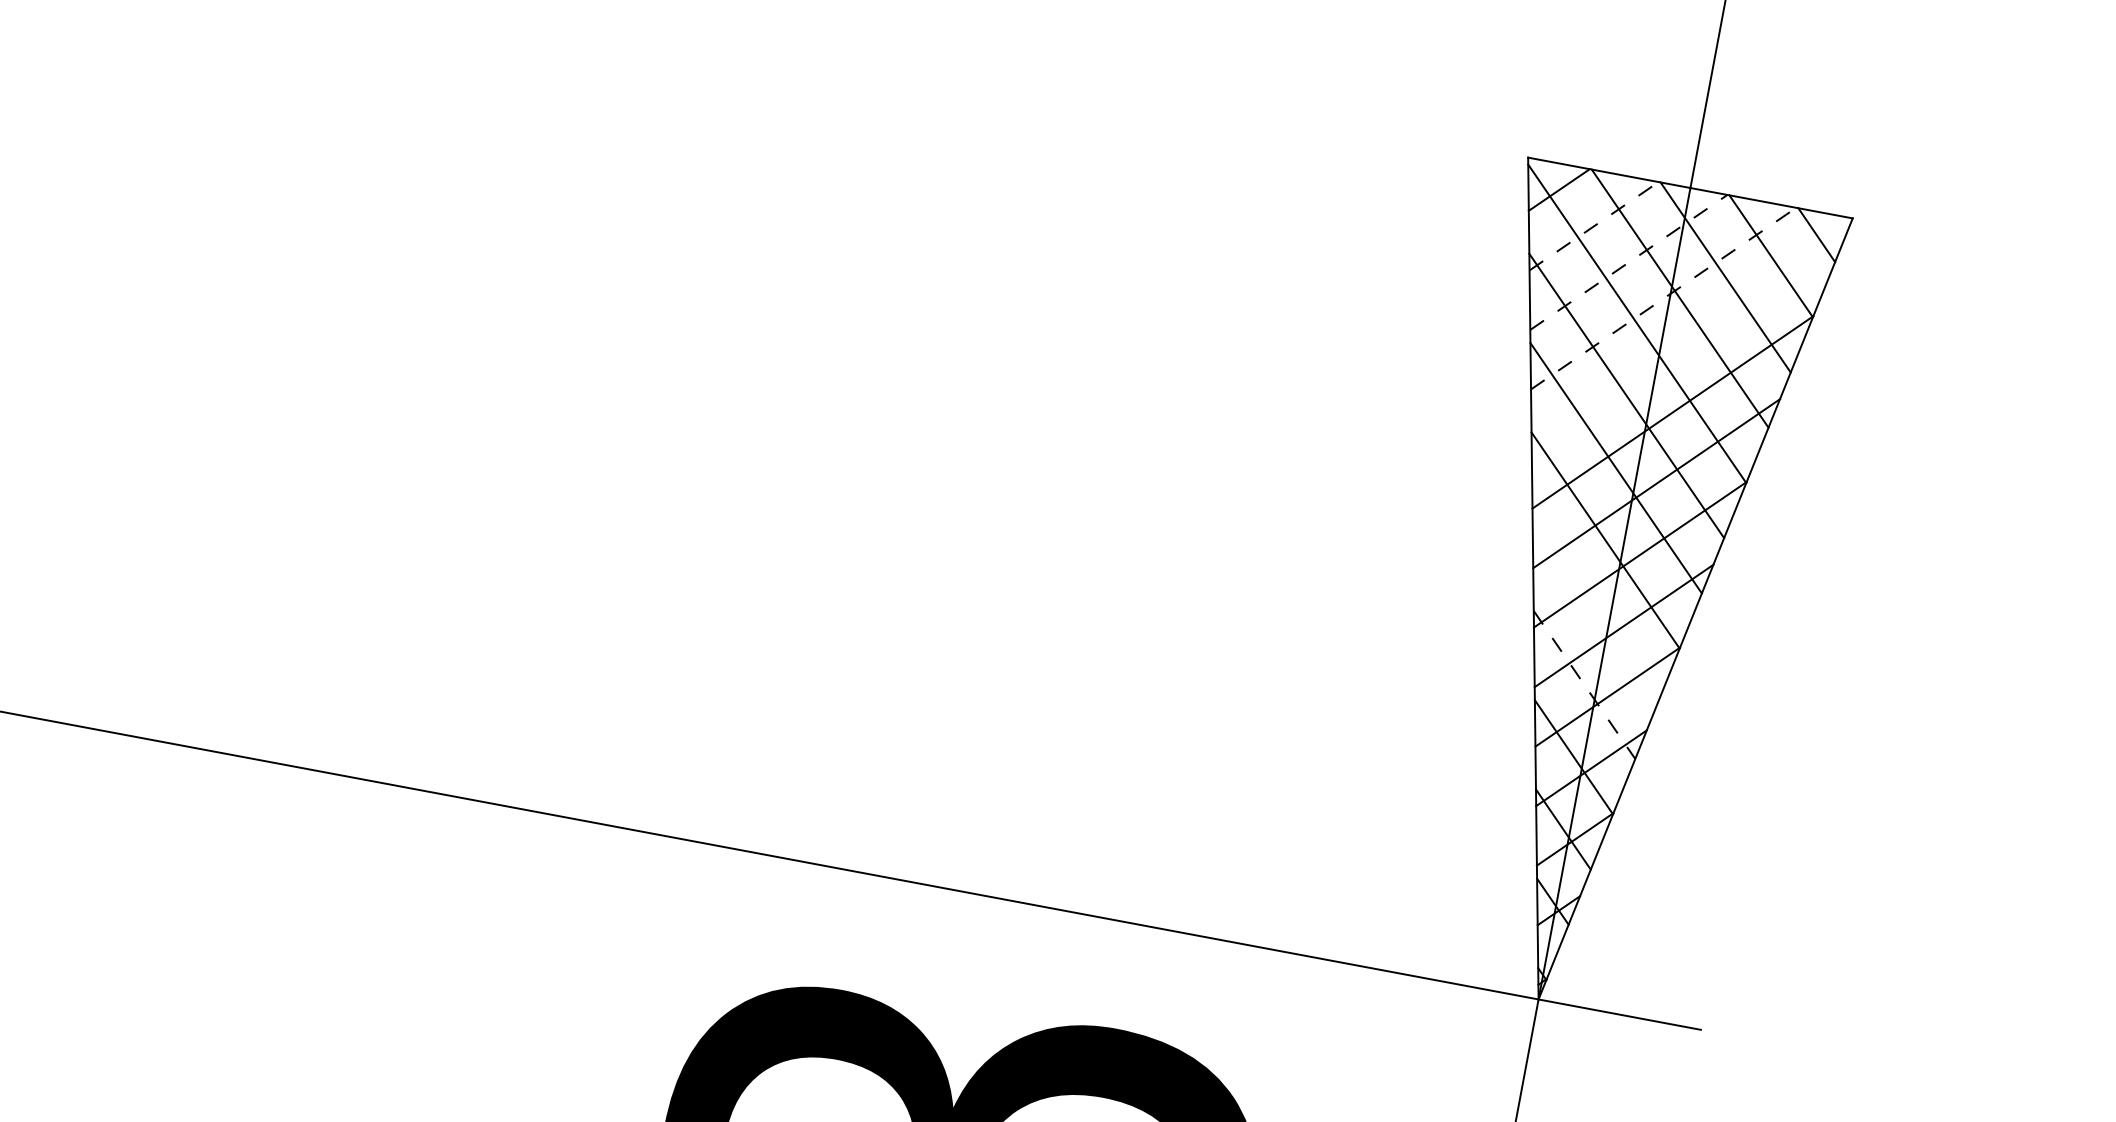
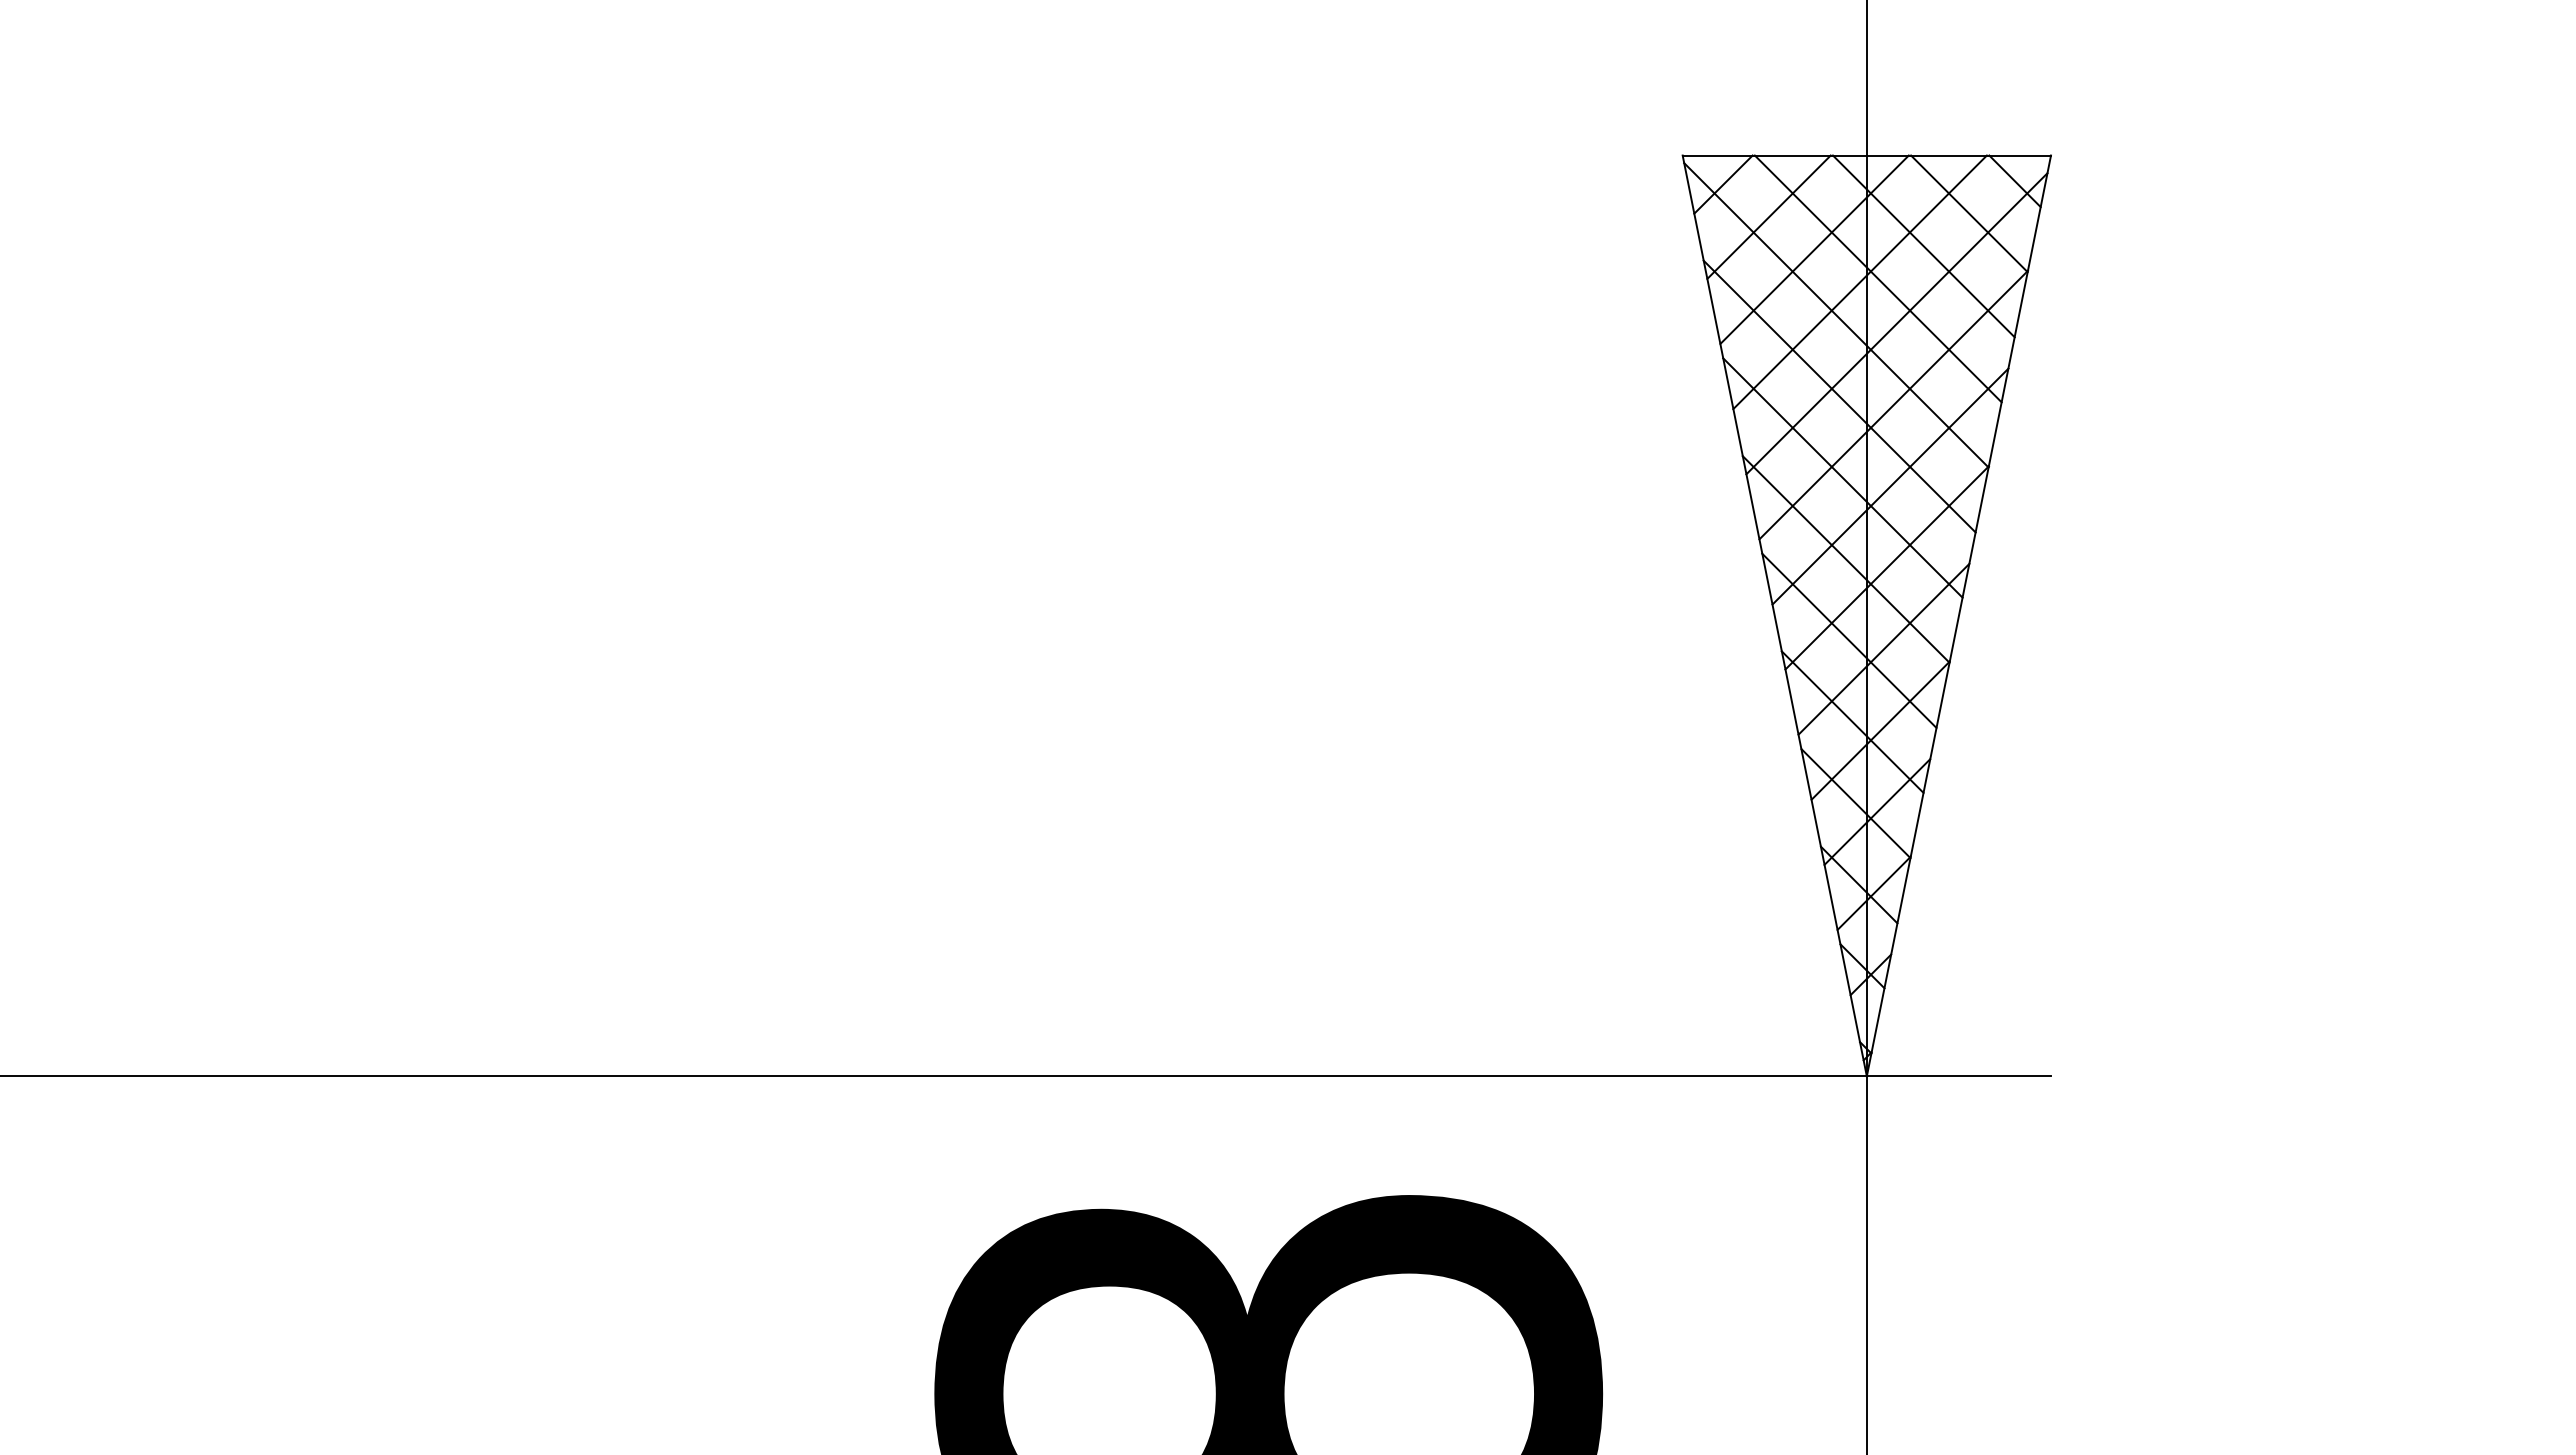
line: (1594, 225) -> (1769, 216), dashed -> solid
line: (1628, 262) -> (1814, 249), dashed -> solid
line: (1664, 297) -> (1860, 281), dashed -> solid
line: (1688, 340) -> (1896, 323), added
line: (1595, 612) -> (1849, 640), added
line: (1585, 685) -> (1853, 722), dashed -> solid

